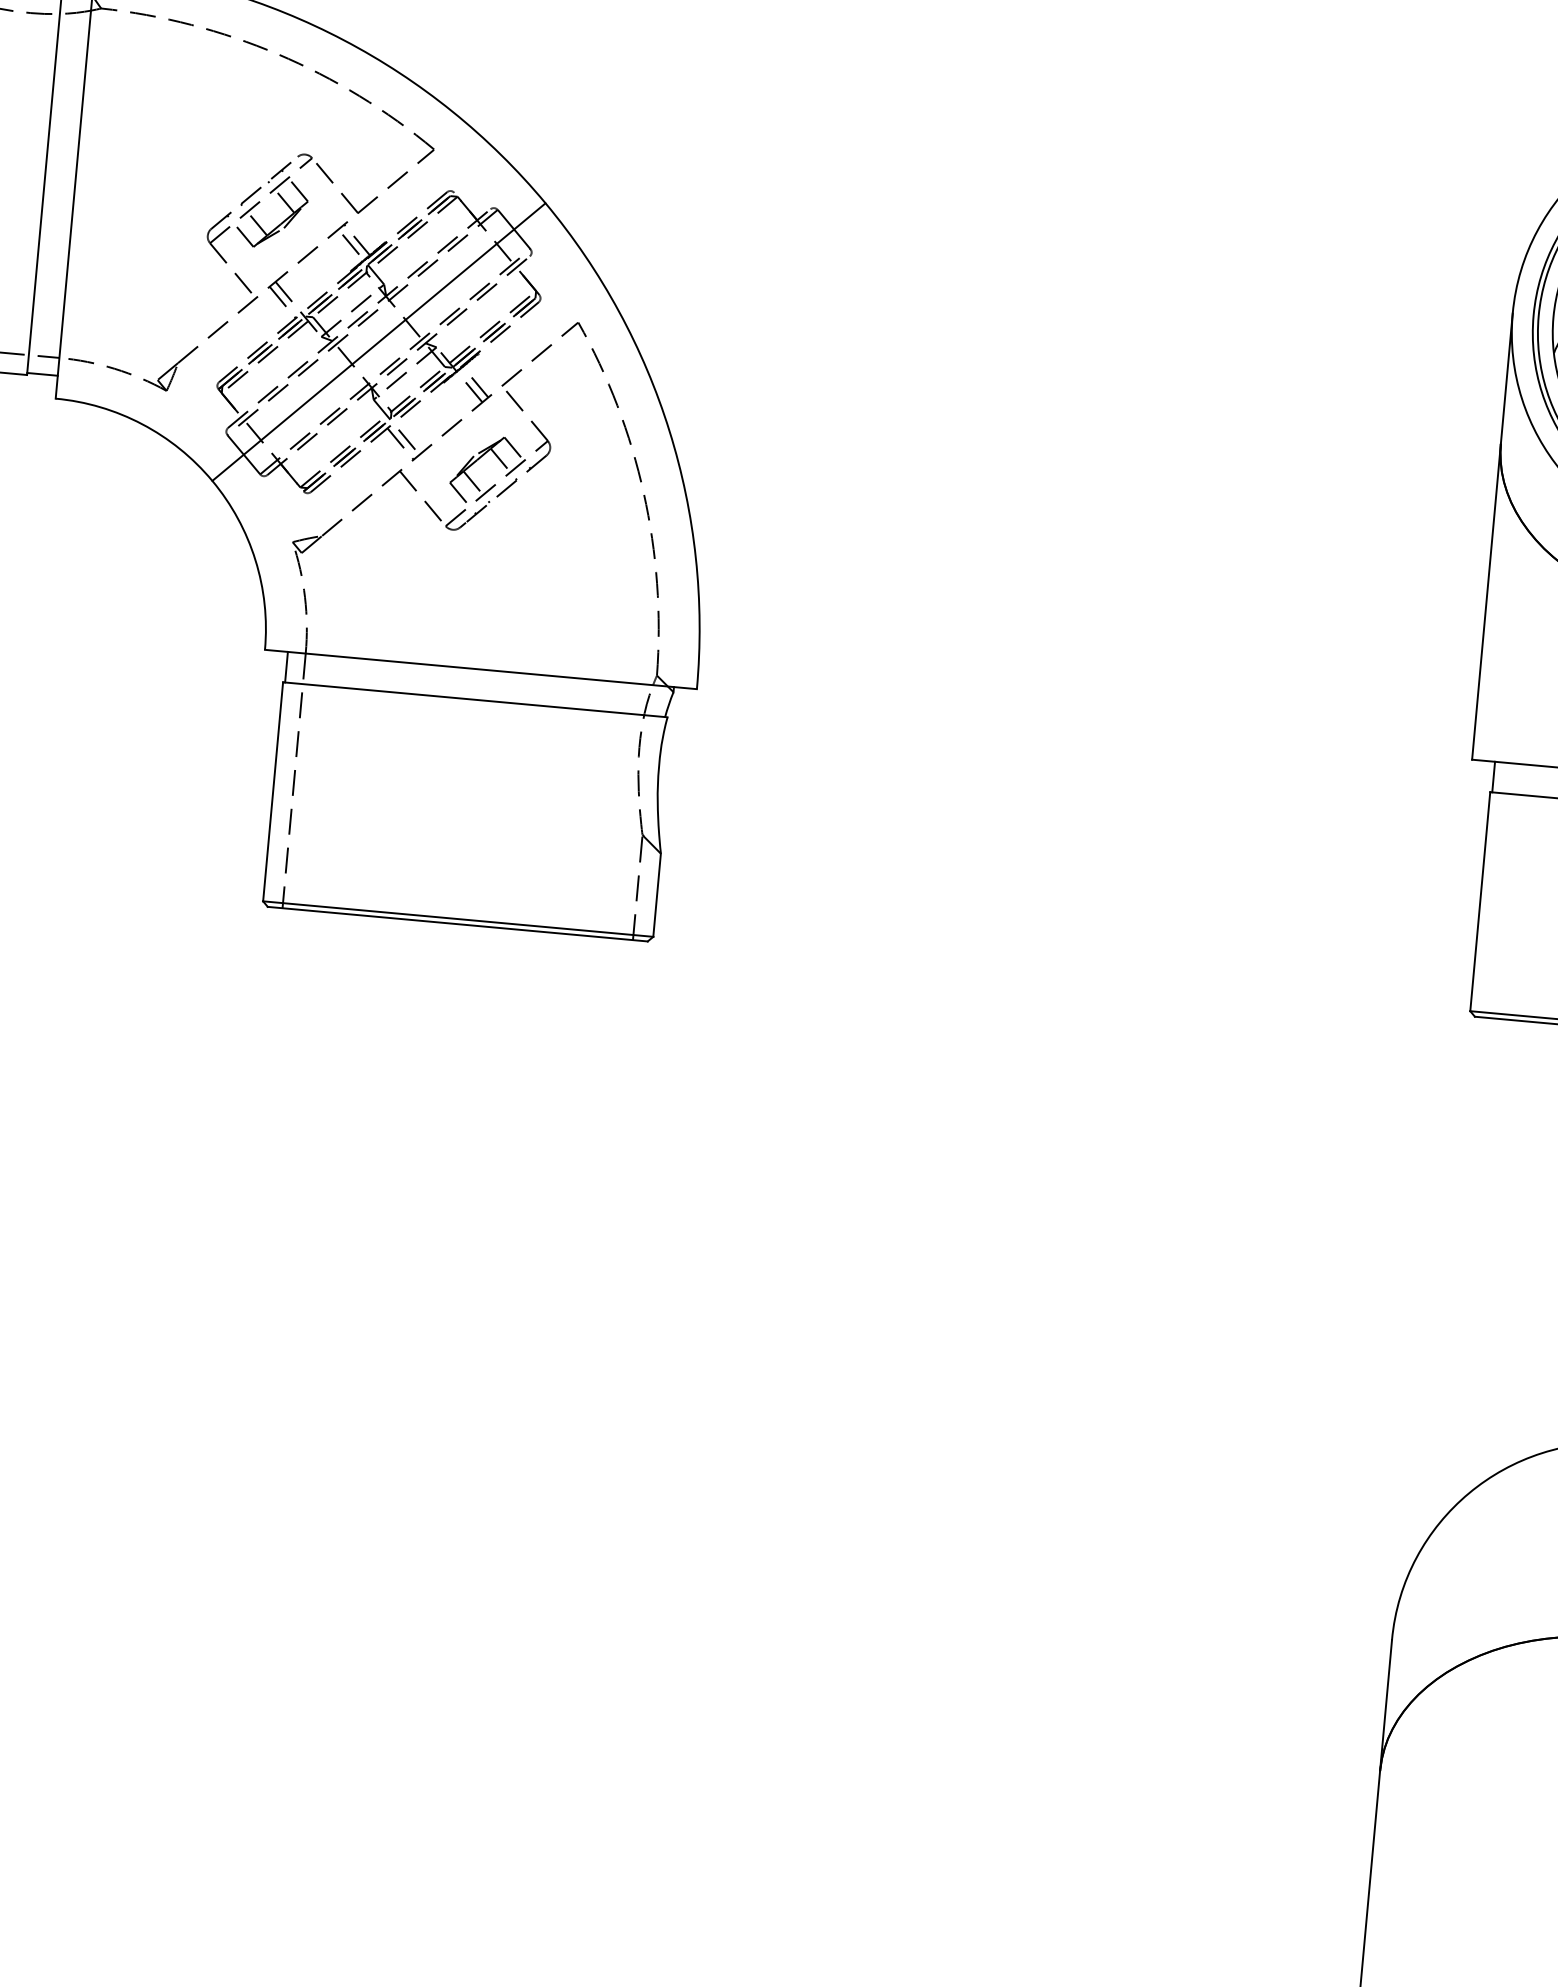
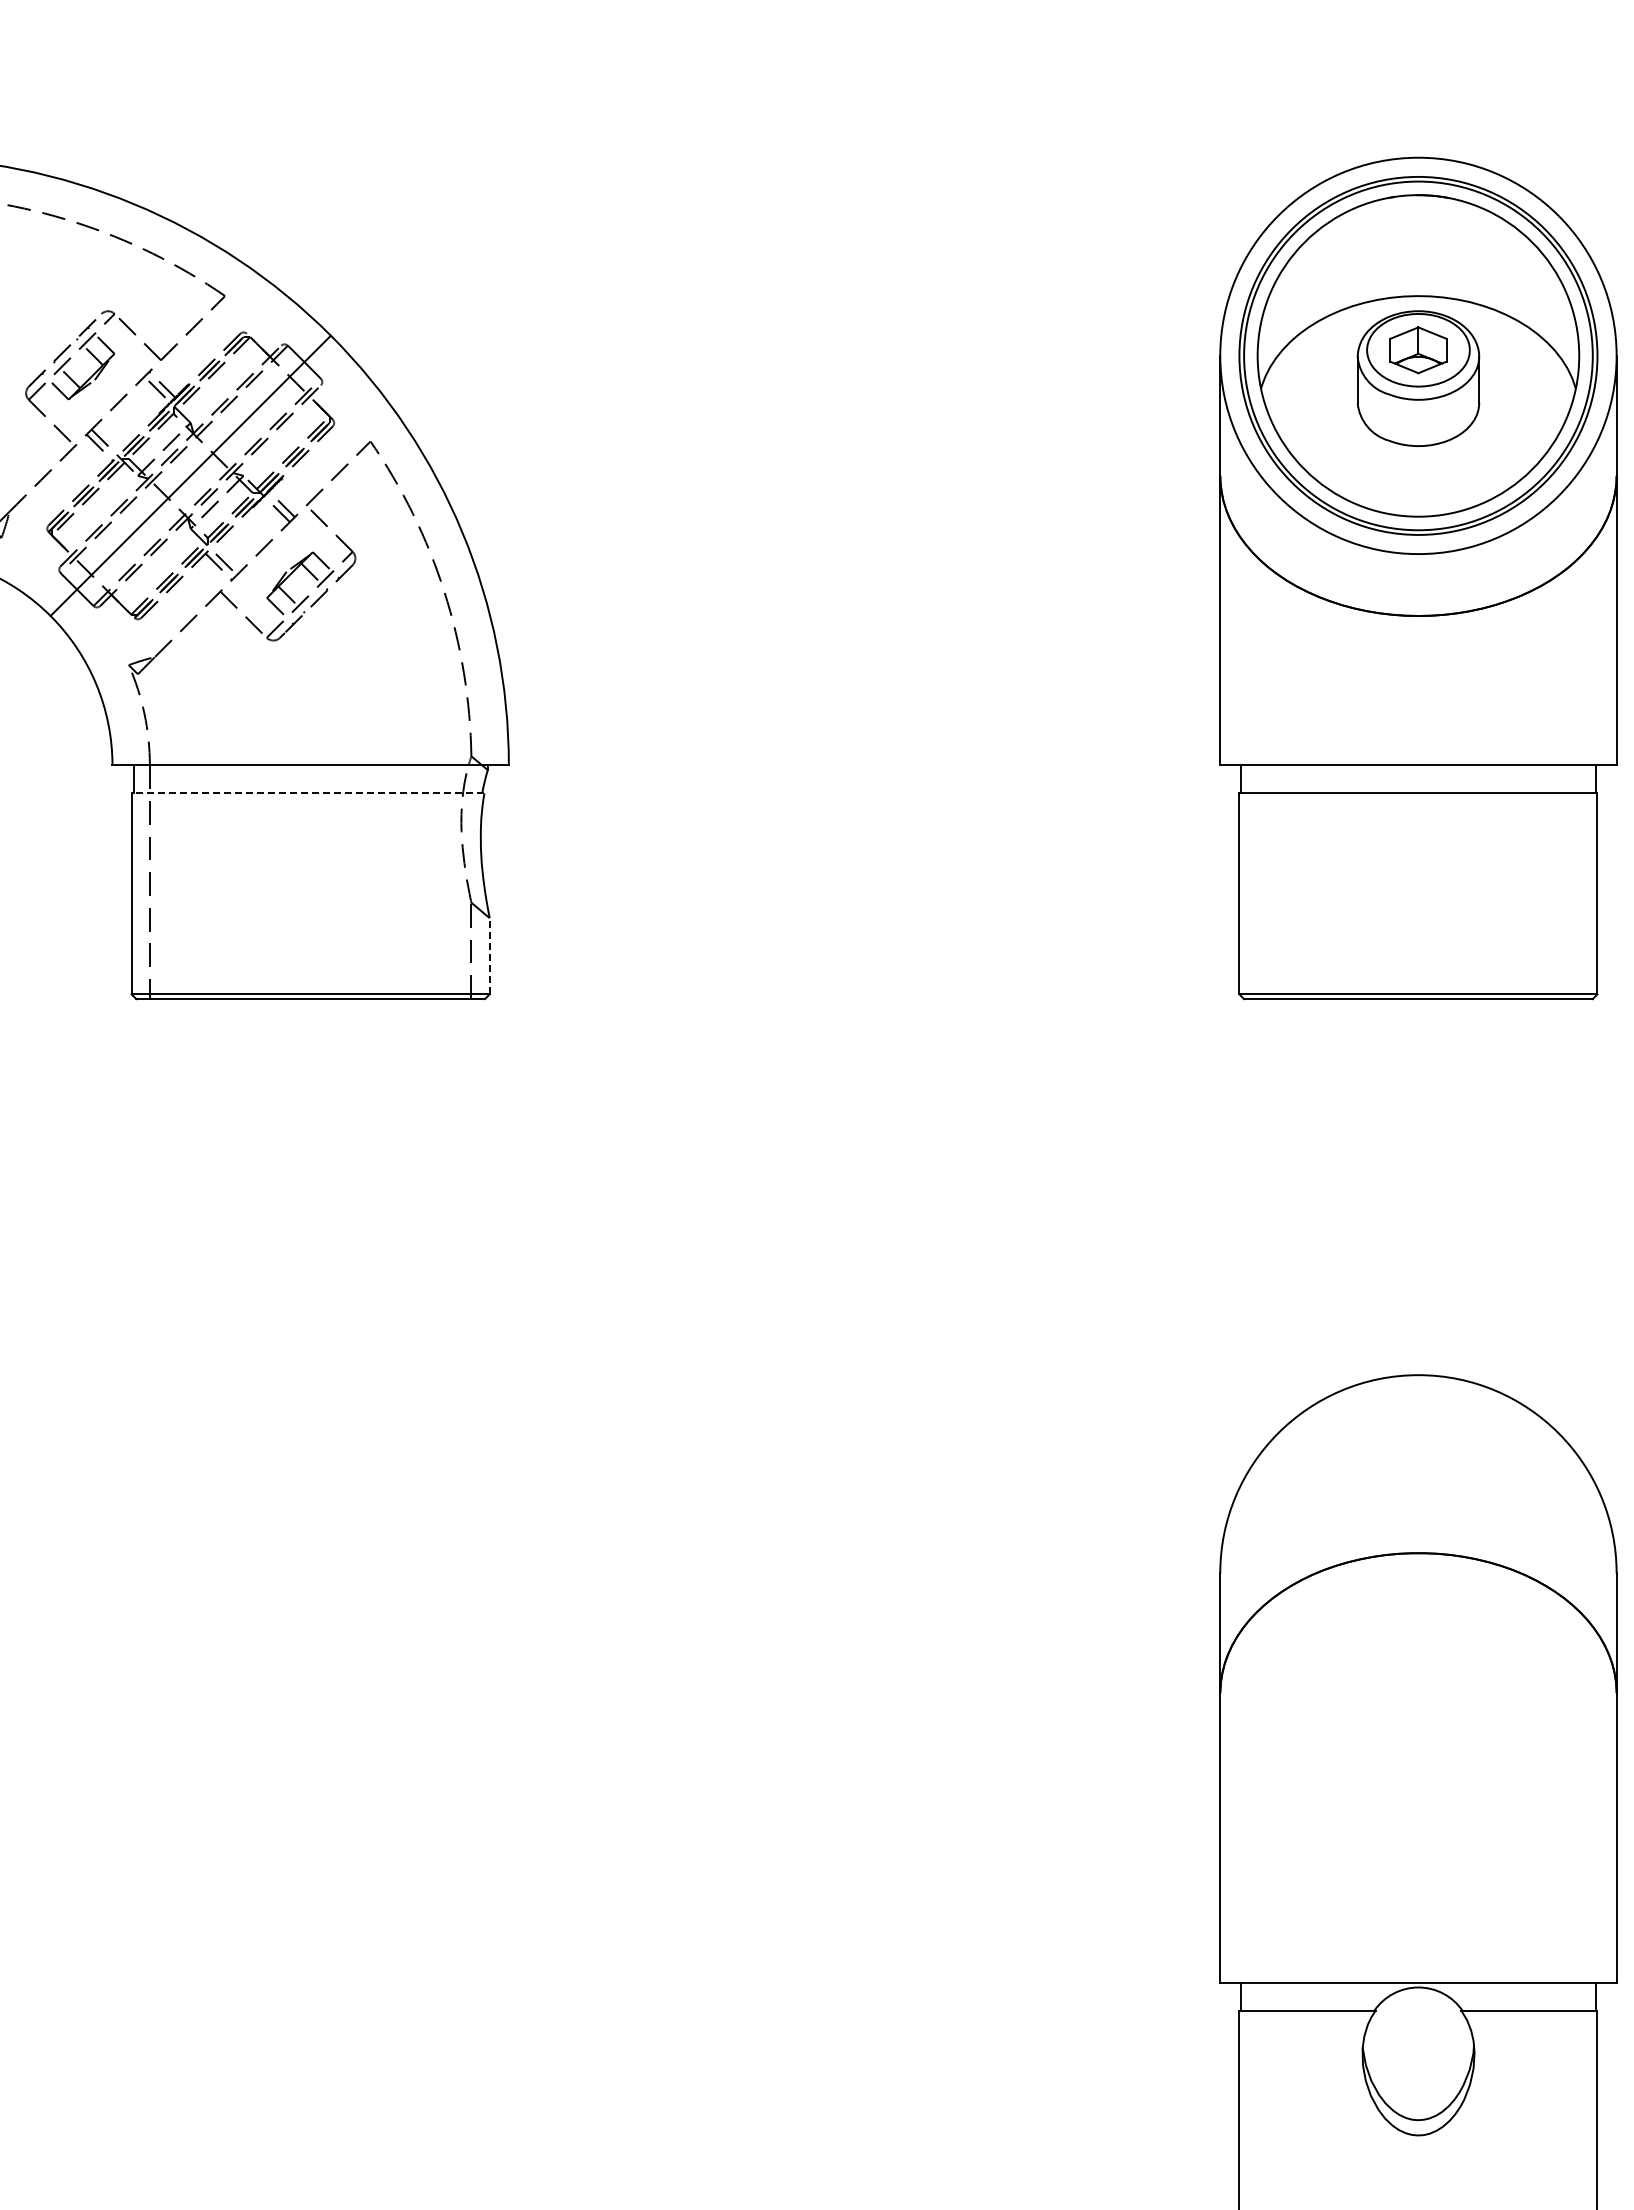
line: (474, 699) -> (307, 793), solid -> dashed
line: (656, 894) -> (489, 955), solid -> dashed

